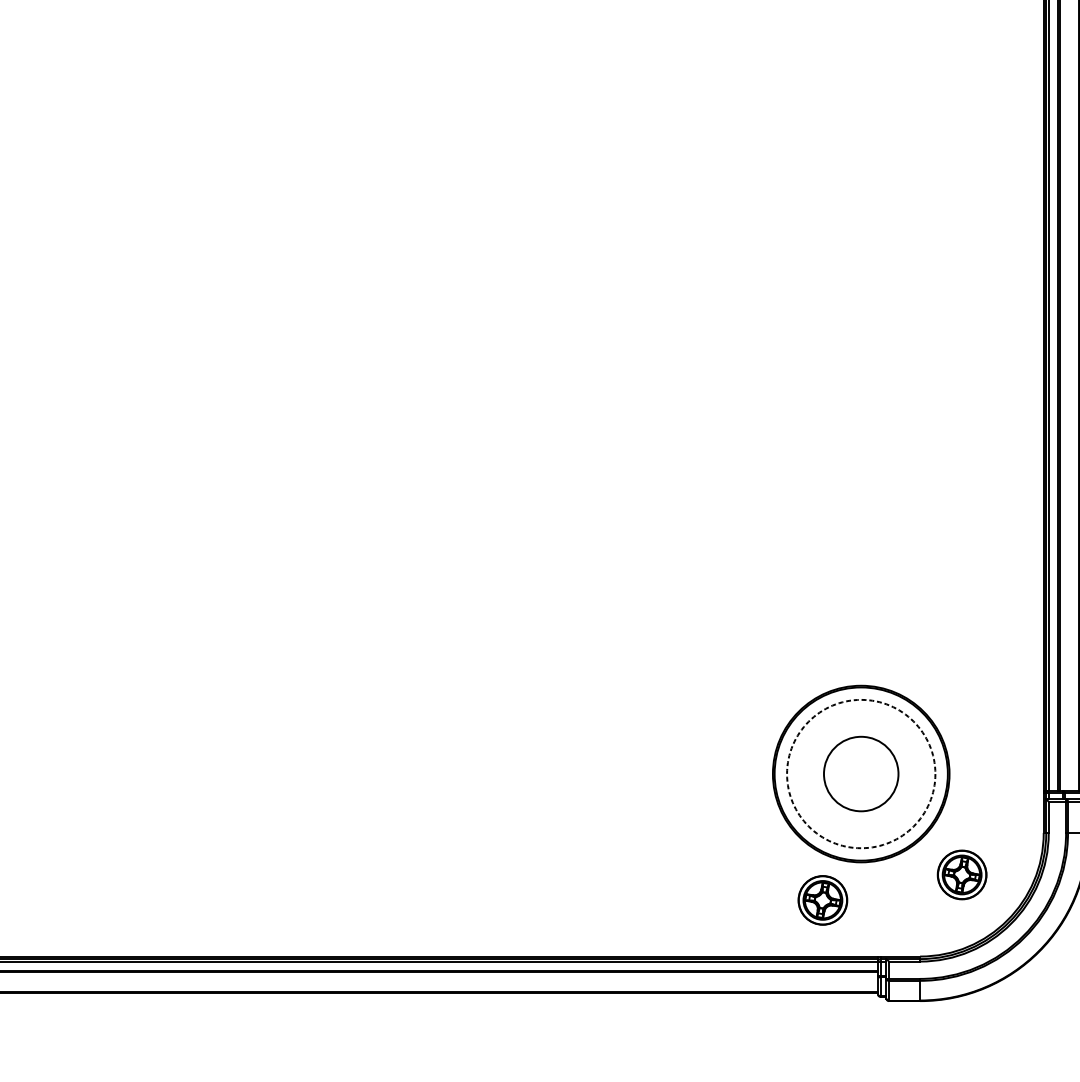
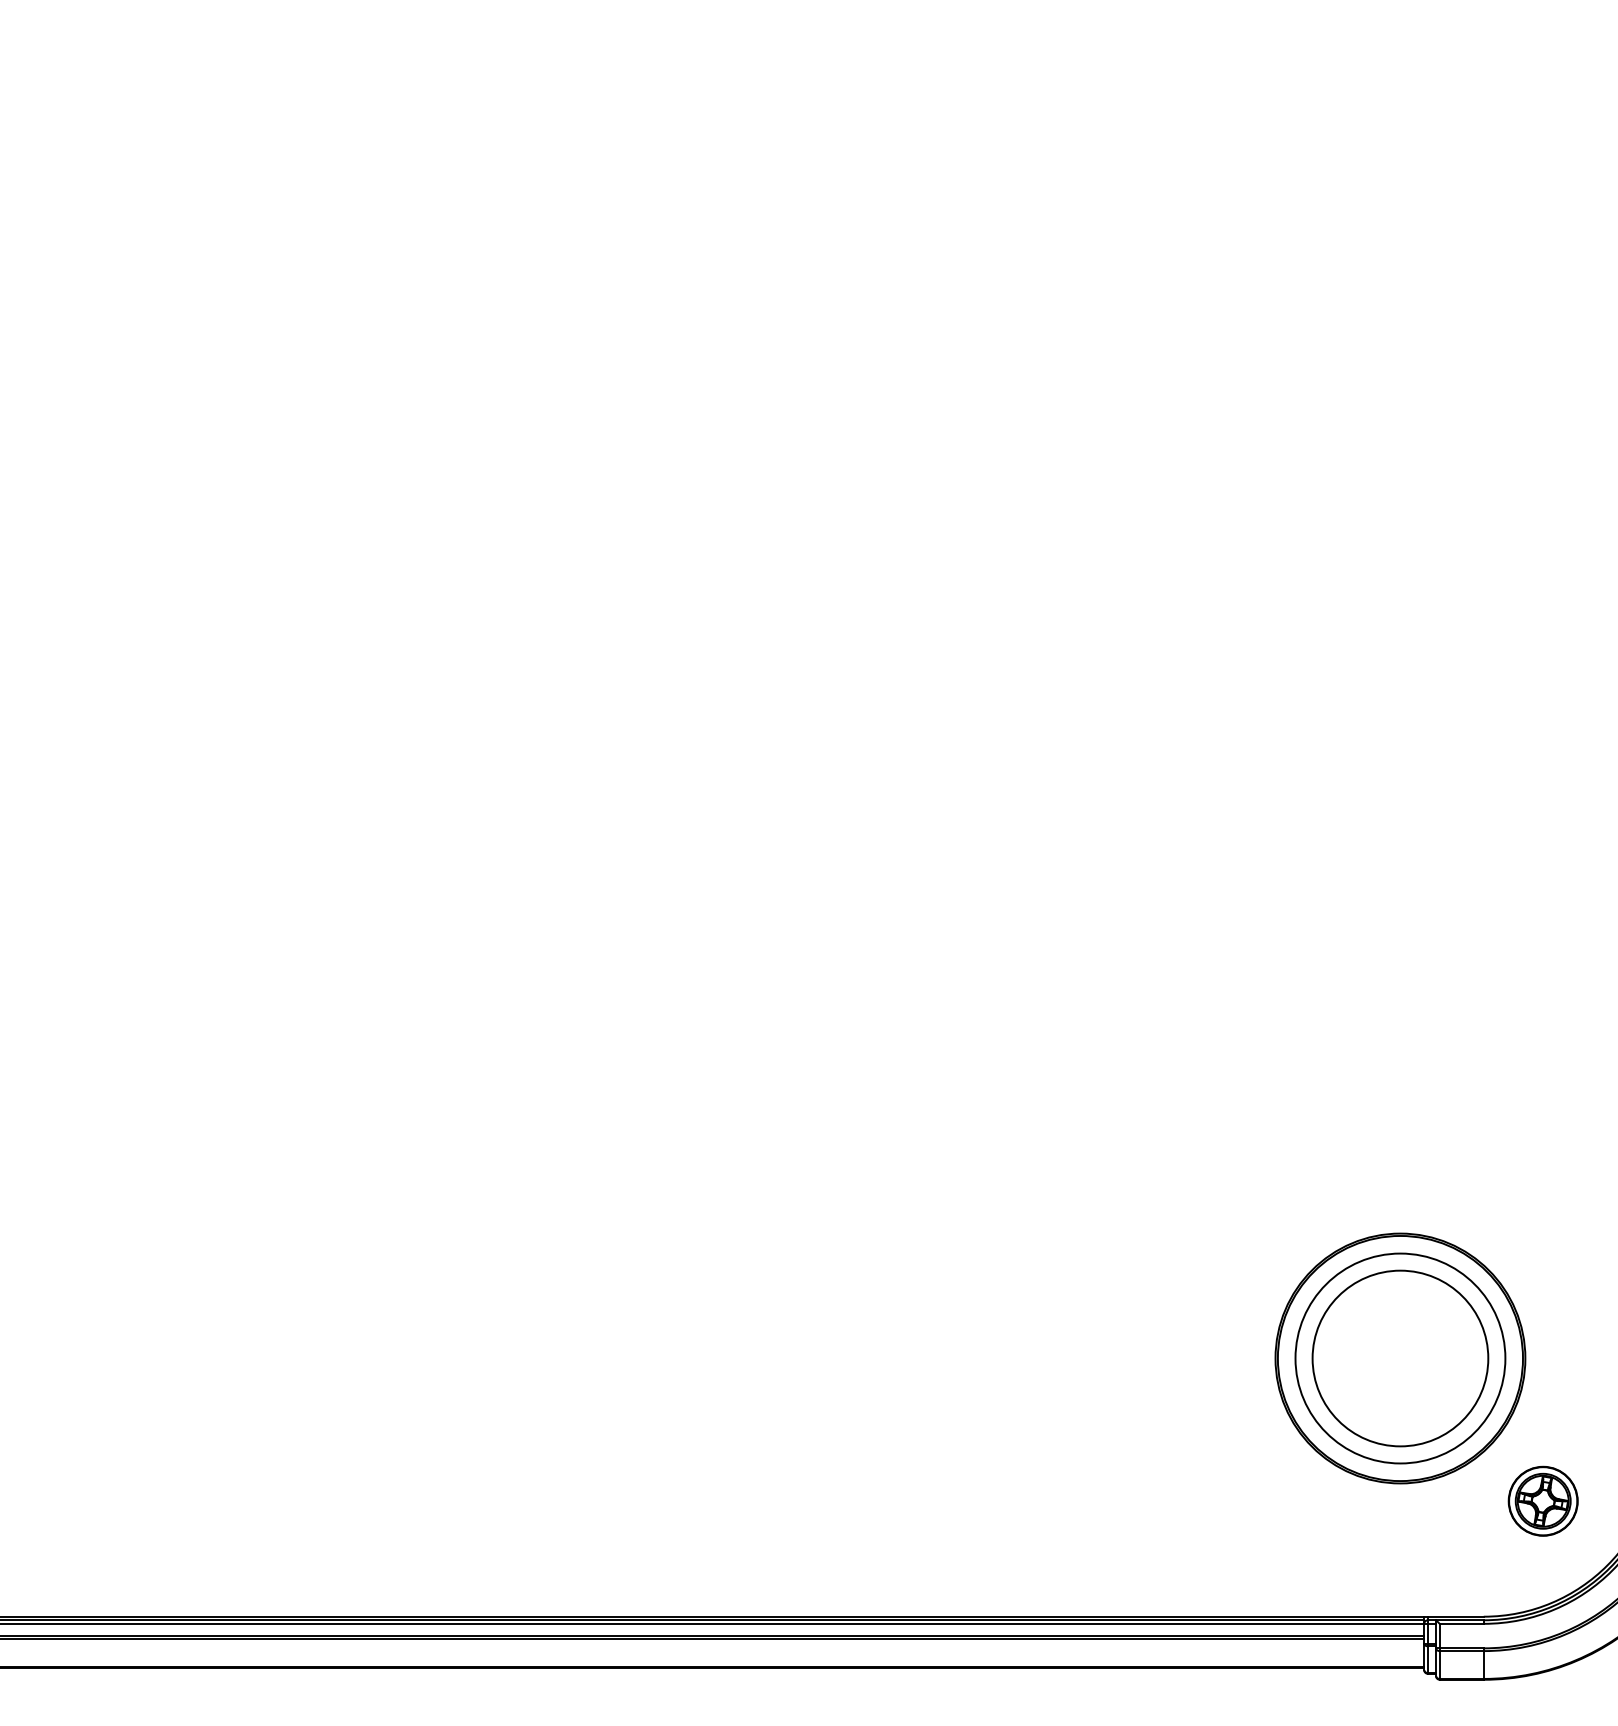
circle: (861, 774) -> (1400, 1358), dashed -> solid
circle: (861, 774) -> (1400, 1358), size x1.67
part: (822, 899) -> (1345, 1536), removed

